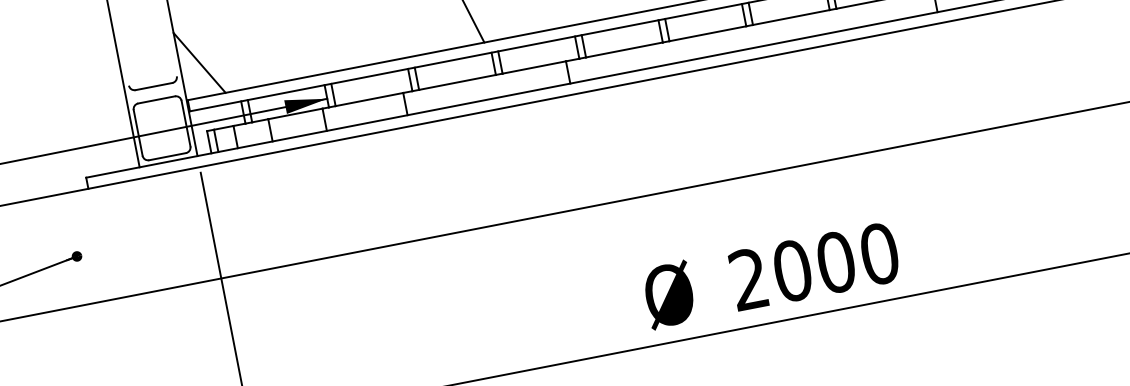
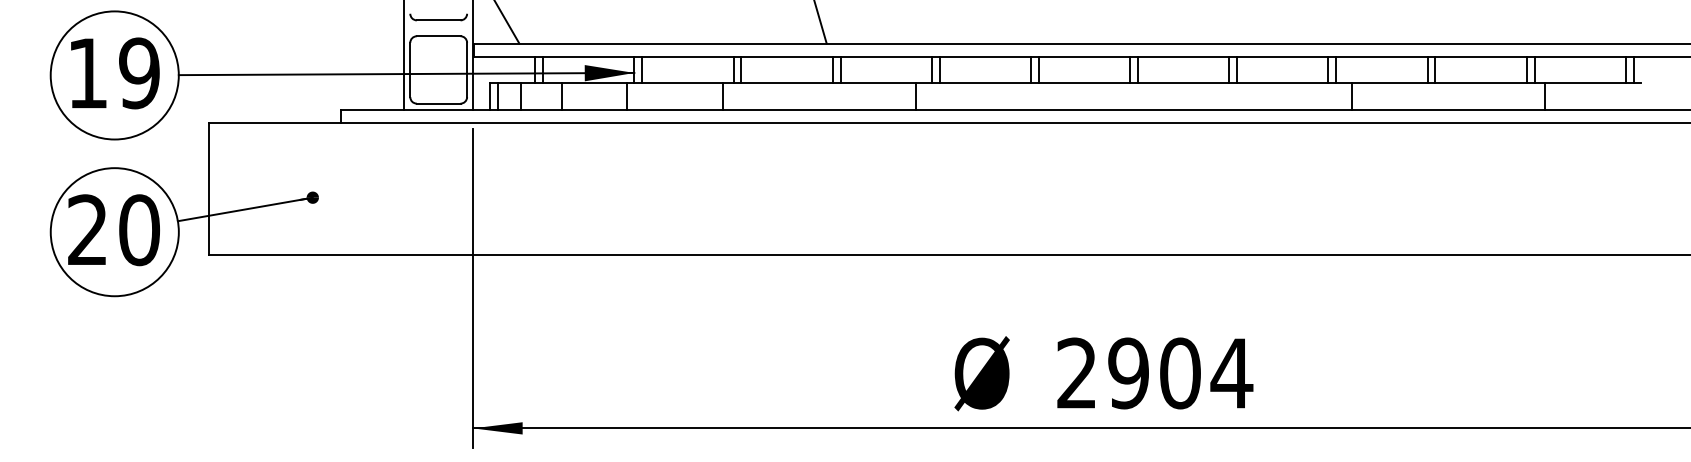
text: (836, 262) -> (1180, 373), 2000 -> 2904

